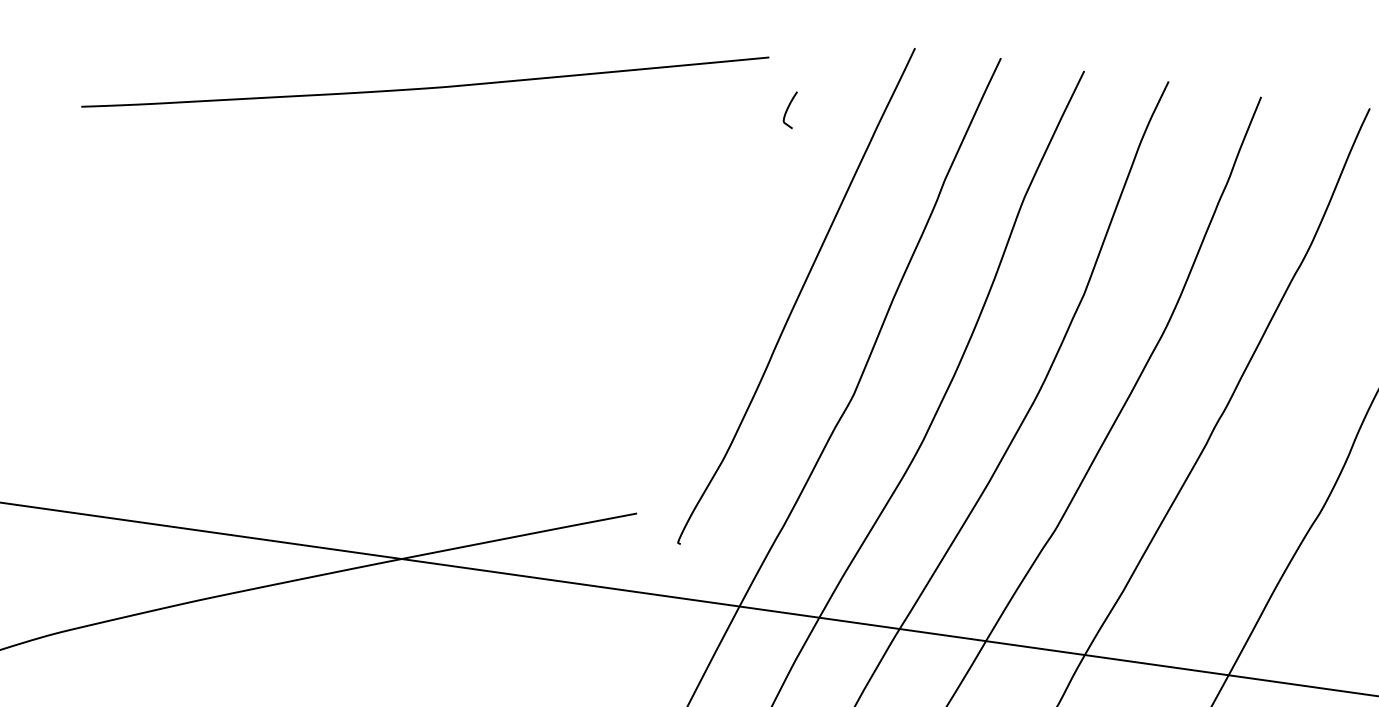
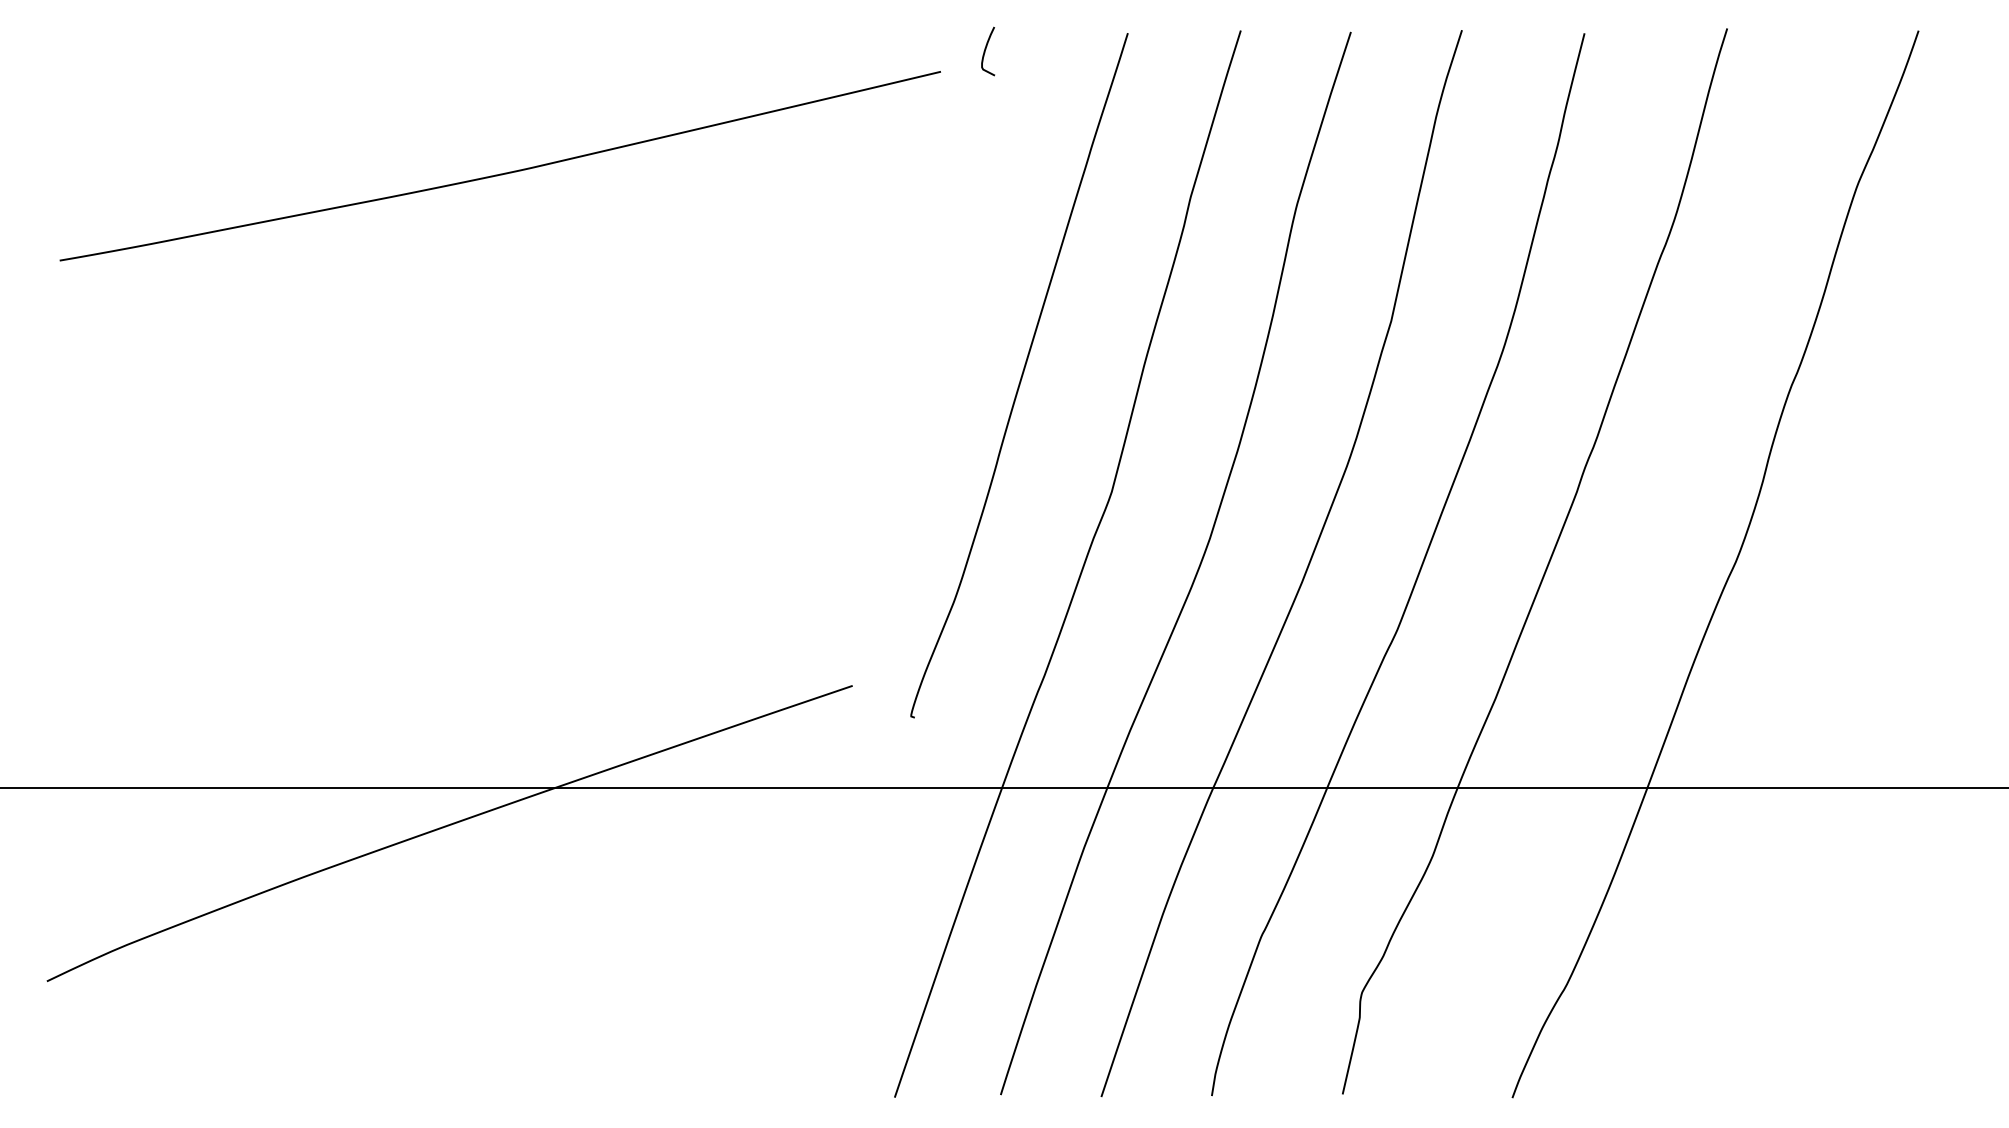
curve: (788, 107) -> (986, 49), moved

